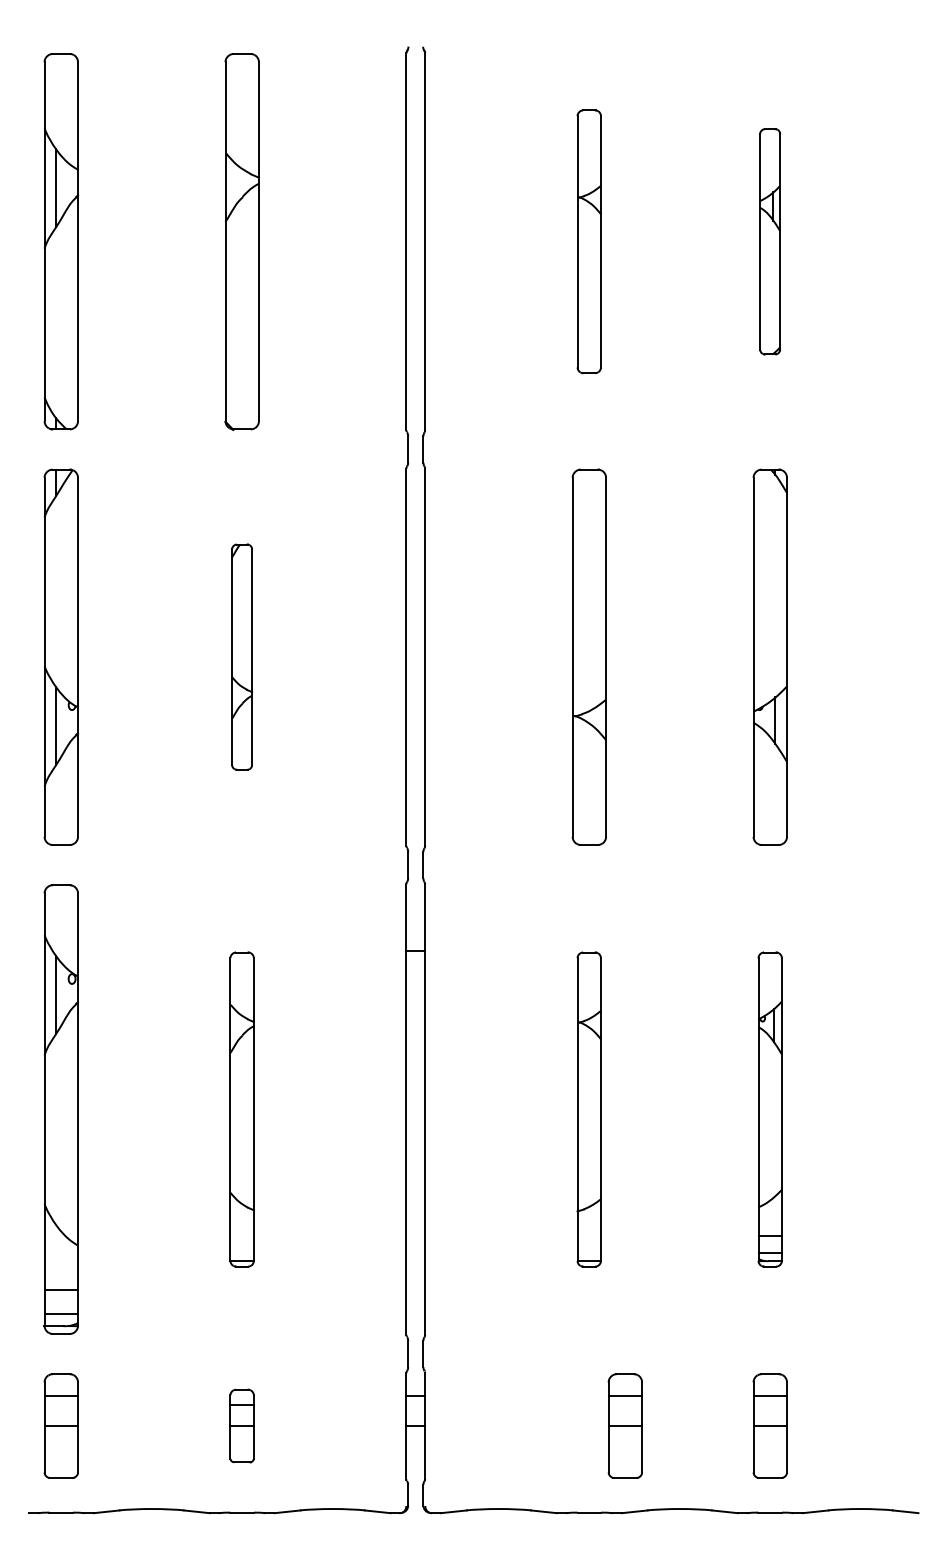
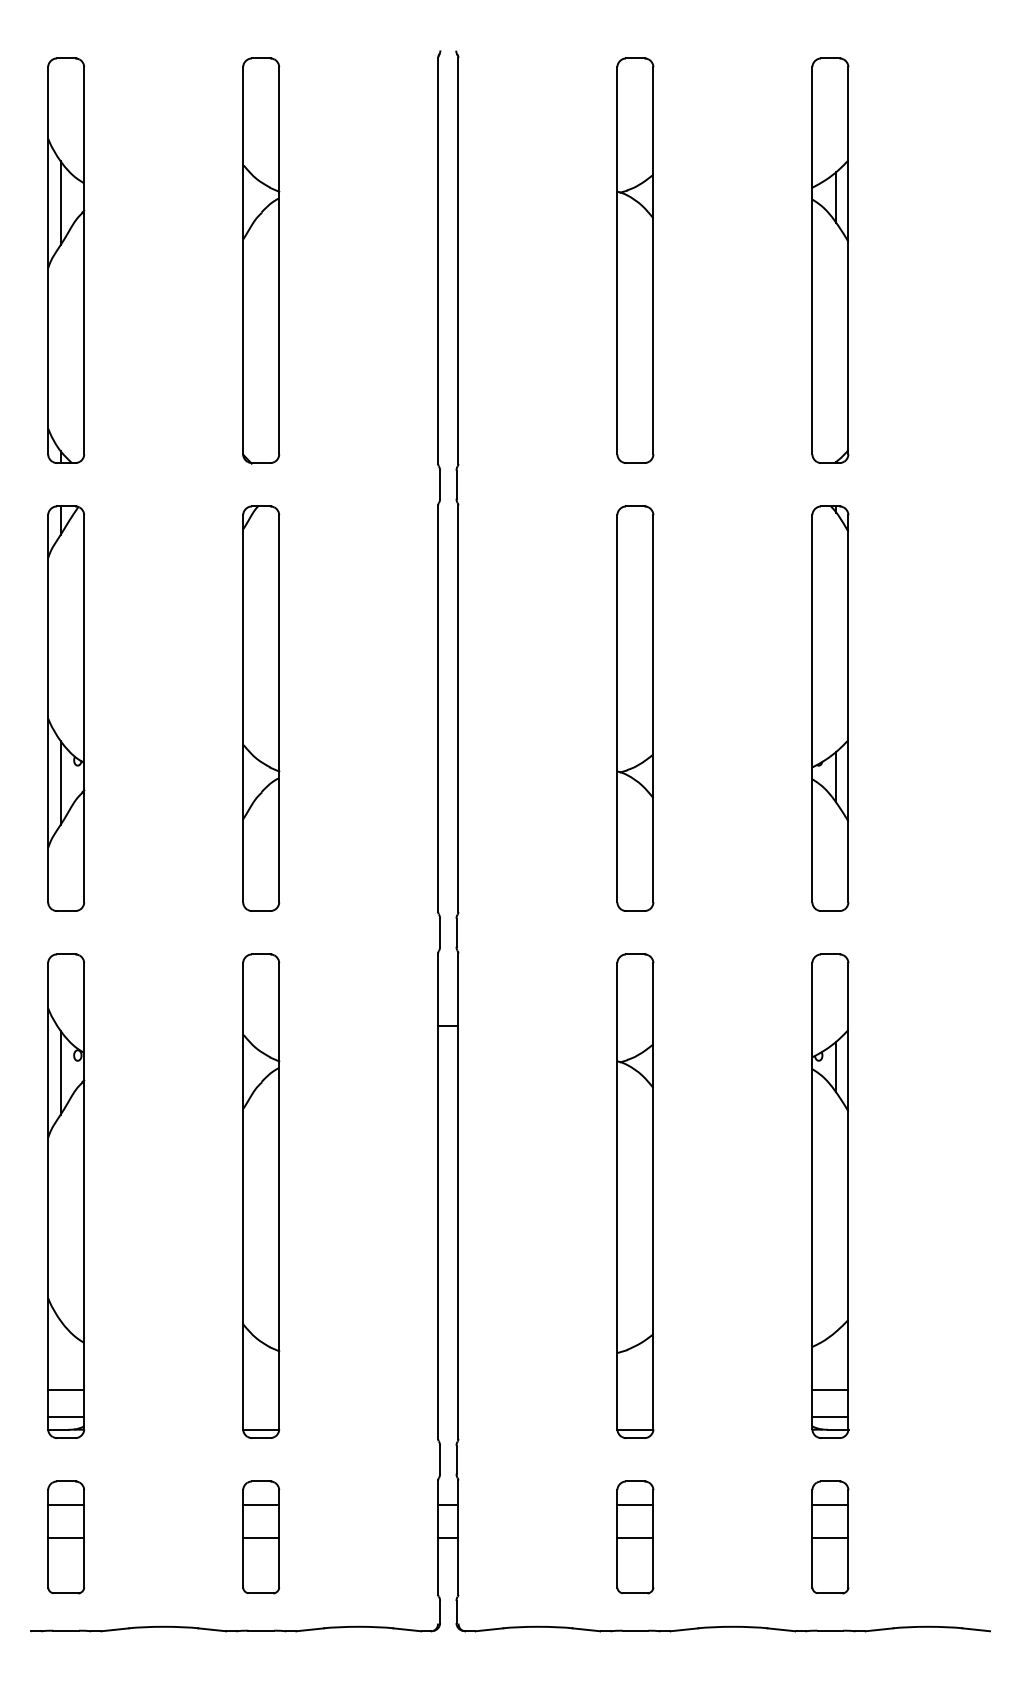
part: (588, 241) -> (634, 260), size x1.43
part: (769, 241) -> (829, 260), size x1.67
part: (241, 656) -> (260, 707), size x1.67
part: (241, 1109) -> (260, 1196), size x1.43
part: (588, 1109) -> (634, 1196), size x1.43
part: (769, 1109) -> (829, 1196), size x1.43
part: (241, 1425) -> (260, 1536), size x1.43
part: (624, 1425) -> (634, 1536), moved

